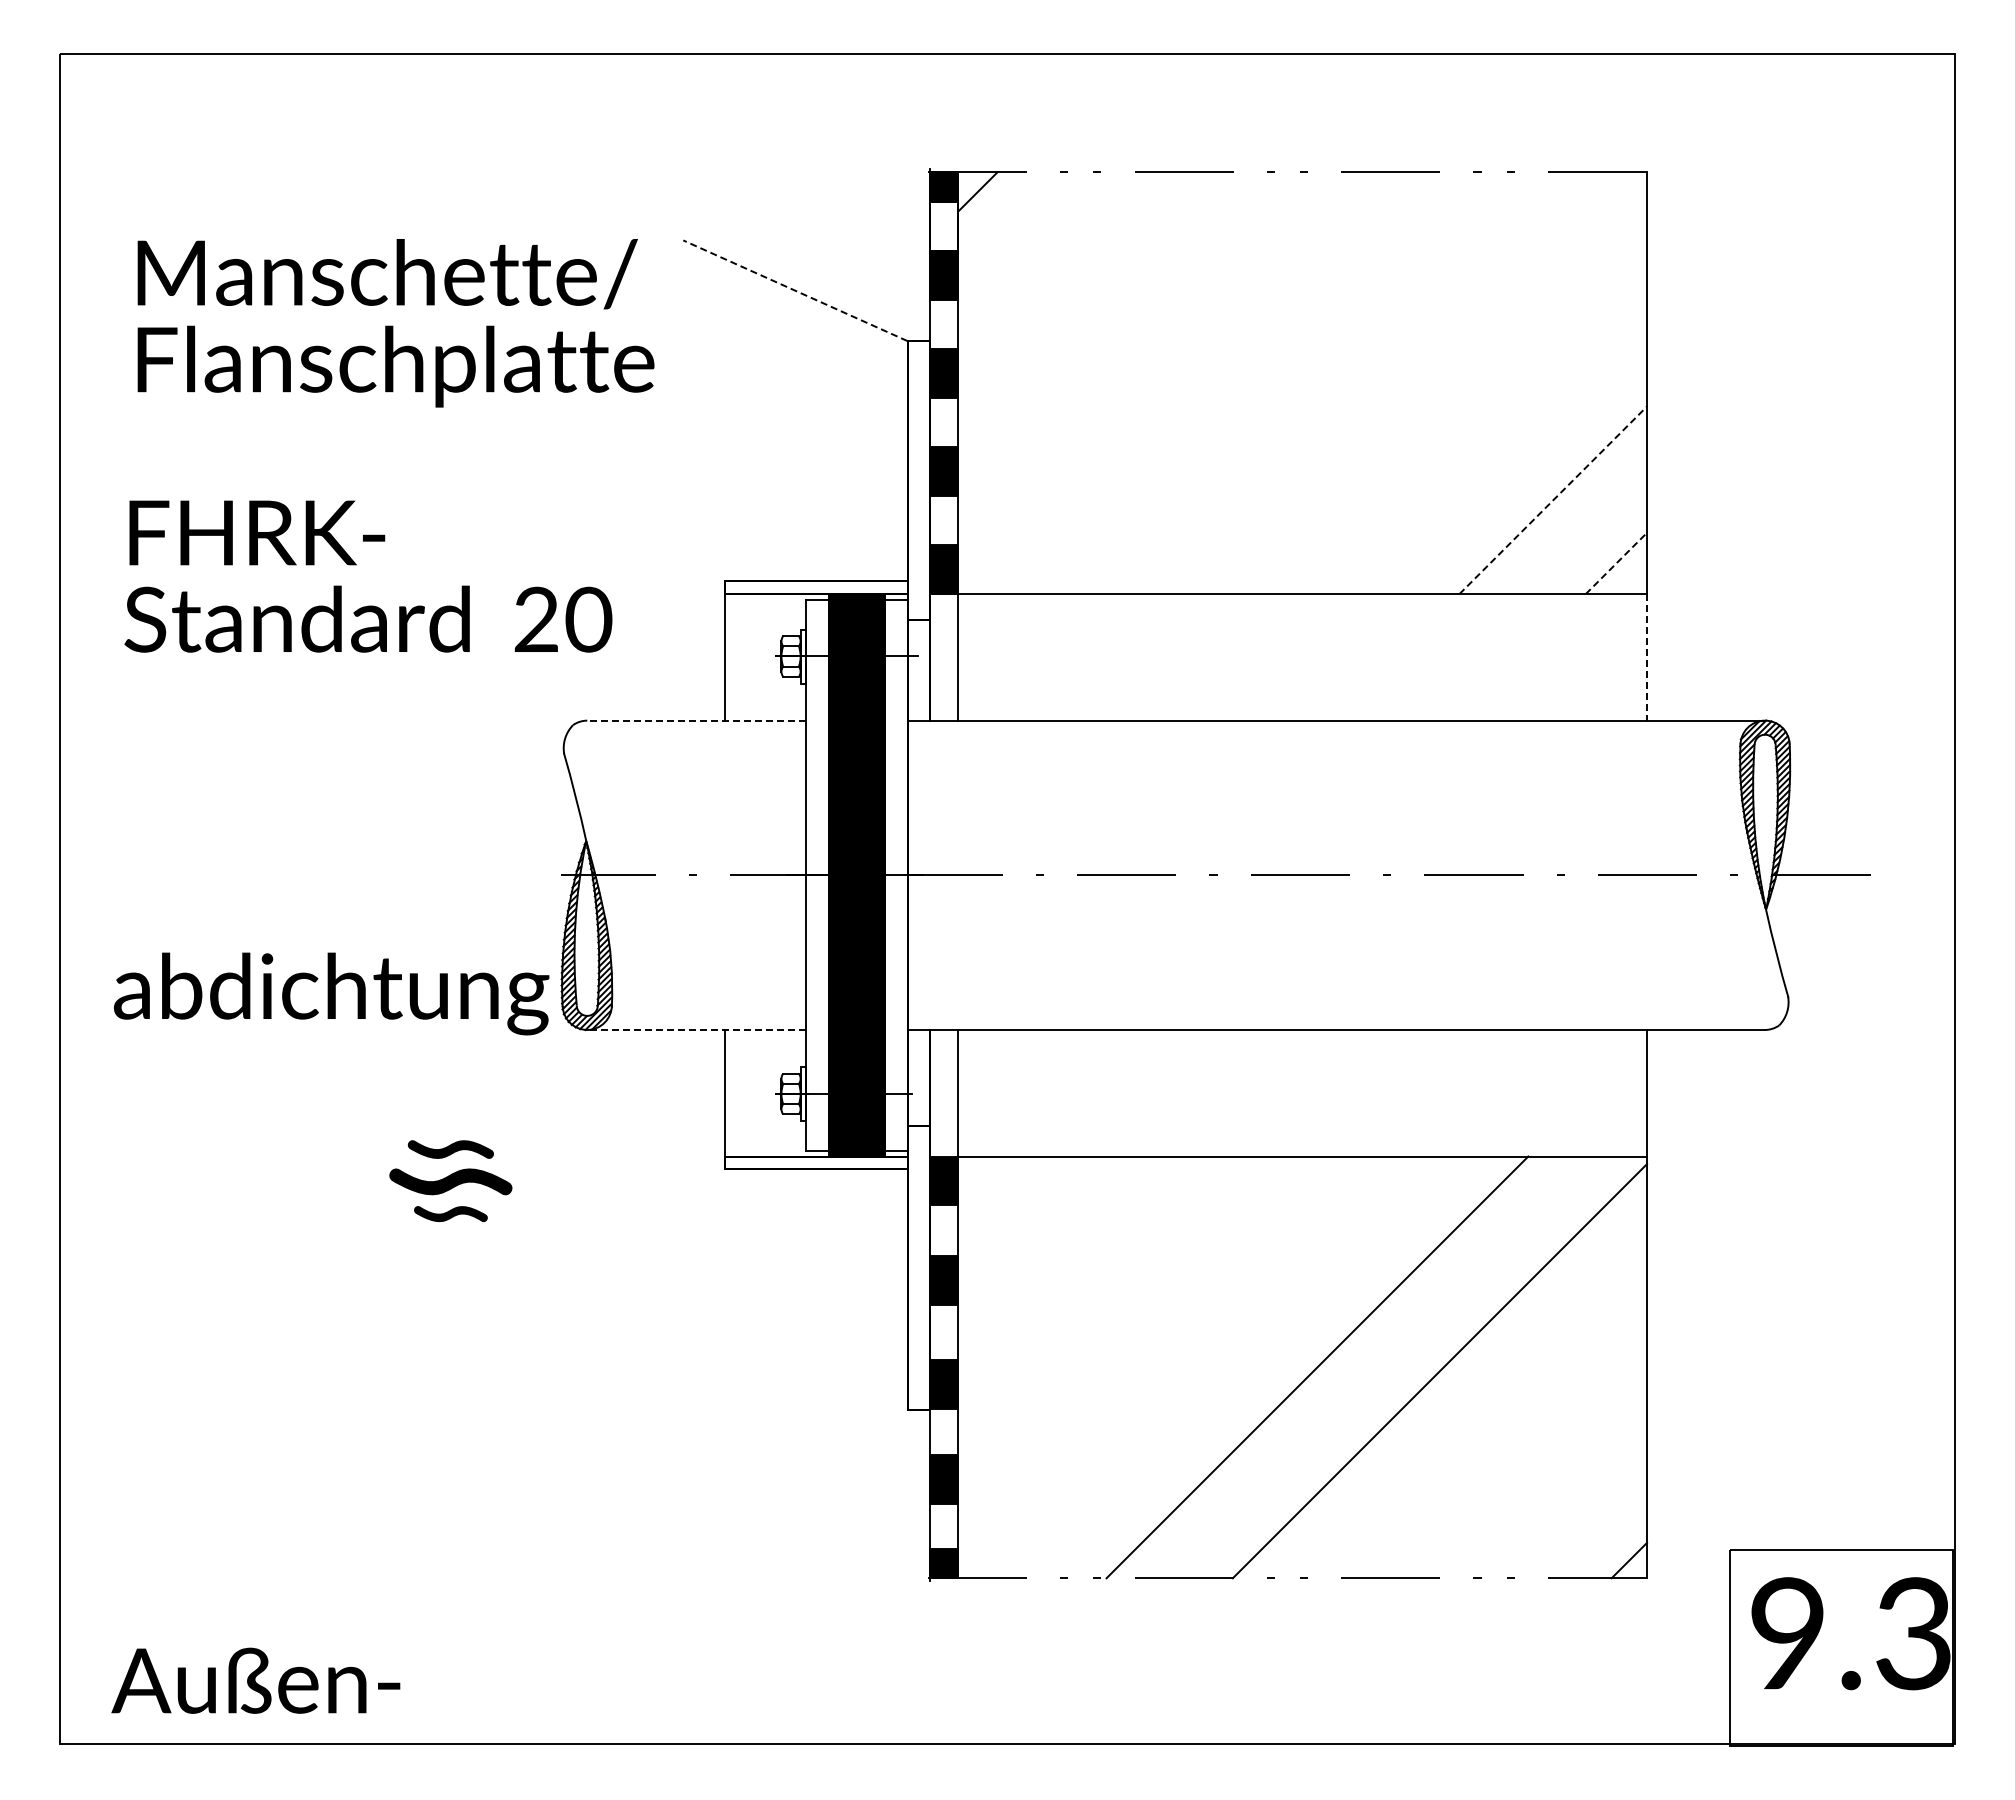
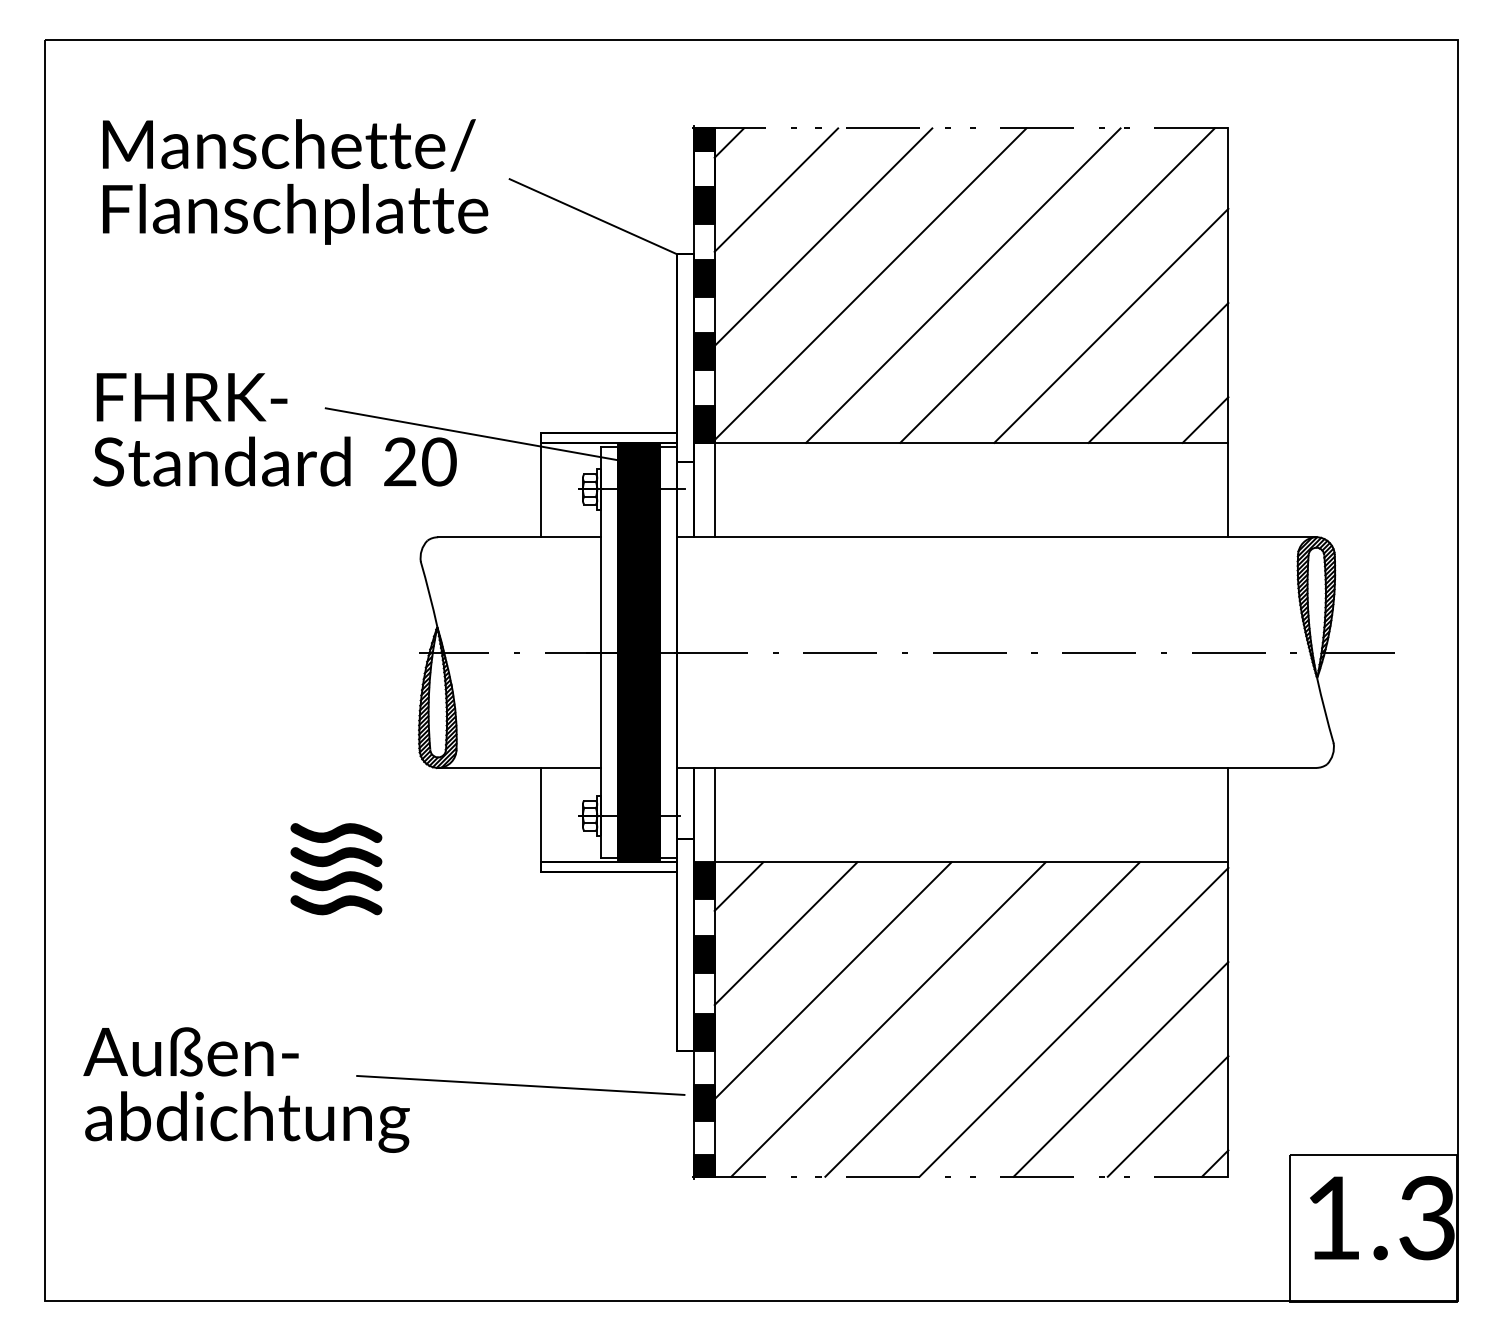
line: (1040, 254) -> (776, 189), added
line: (795, 290) -> (593, 216), dashed -> solid
line: (1103, 318) -> (823, 237), added
text: (395, 323) -> (295, 182), moved
line: (1167, 381) -> (870, 284), added
line: (1291, 383) -> (963, 285), added
line: (1417, 383) -> (1057, 285), added
line: (1490, 437) -> (1111, 326), added
line: (1553, 500) -> (1158, 373), dashed -> solid
line: (1616, 563) -> (1205, 420), dashed -> solid
line: (643, 584) -> (480, 435), added
line: (1647, 657) -> (1228, 490), dashed -> solid
line: (696, 720) -> (519, 537), dashed -> solid
text: (331, 993) -> (247, 1121), moved
line: (696, 1029) -> (519, 767), dashed -> solid
fill: (450, 1116) -> (336, 832), added
part: (450, 1149) -> (336, 857), size x1.43
line: (990, 1188) -> (738, 886), added
part: (450, 1213) -> (336, 904), size x1.67
line: (1053, 1251) -> (785, 933), added
line: (1116, 1315) -> (832, 980), added
line: (1191, 1367) -> (888, 1019), added
line: (1503, 1434) -> (1121, 1069), added
line: (697, 1455) -> (520, 1085), added
line: (1566, 1497) -> (1168, 1116), added
text: (1787, 1633) -> (1333, 1217), 9.3 -> 1.3
text: (255, 1680) -> (190, 1051), moved

